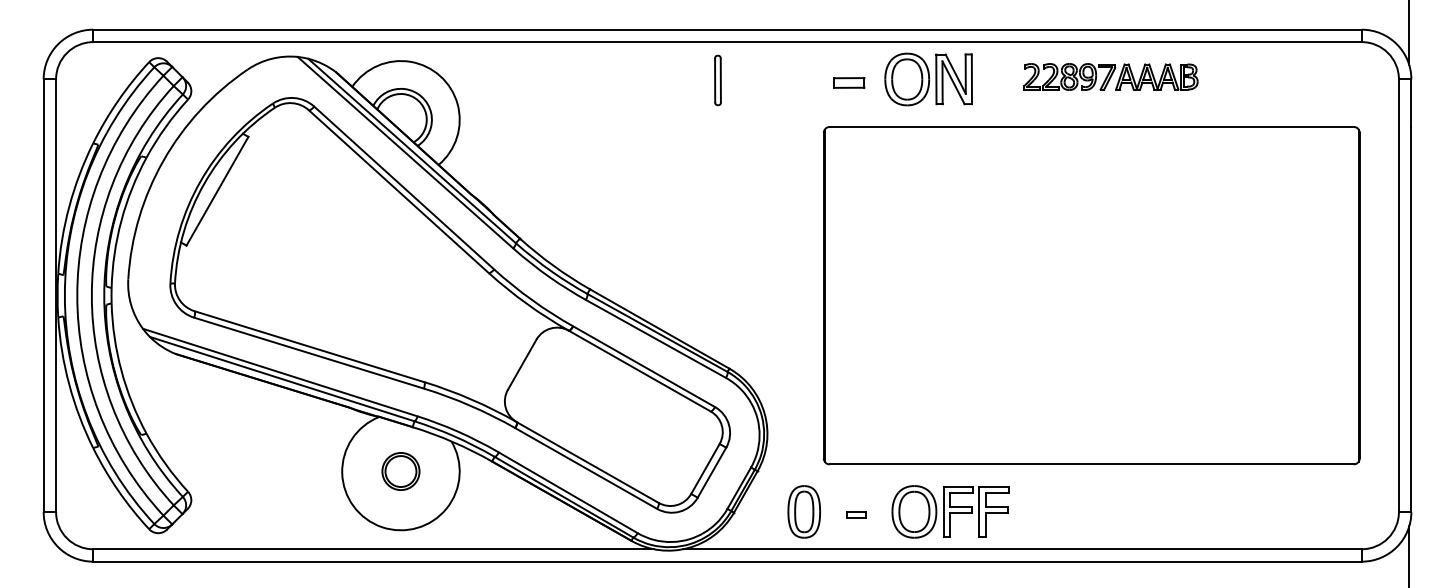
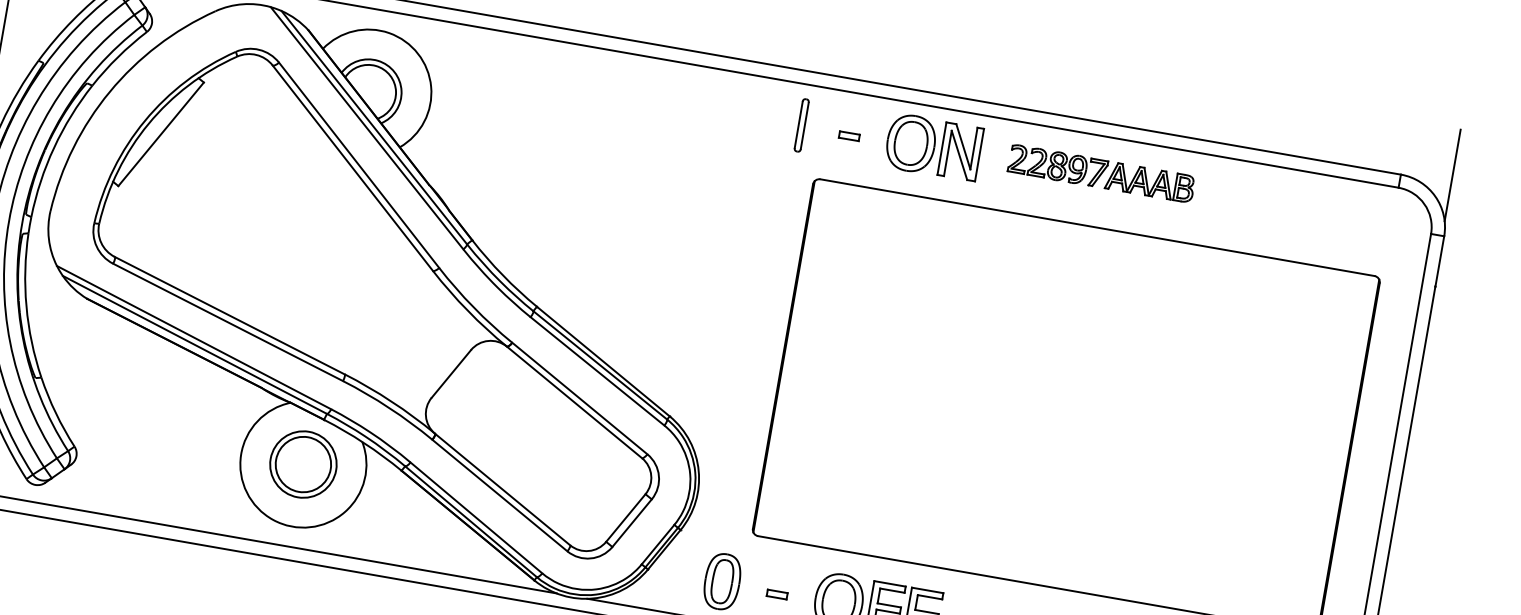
part: (1110, 76) -> (1101, 173), moved
part: (717, 80) -> (801, 125), moved
part: (849, 82) -> (849, 135), size x0.62
part: (400, 471) -> (302, 464), size x1.67

